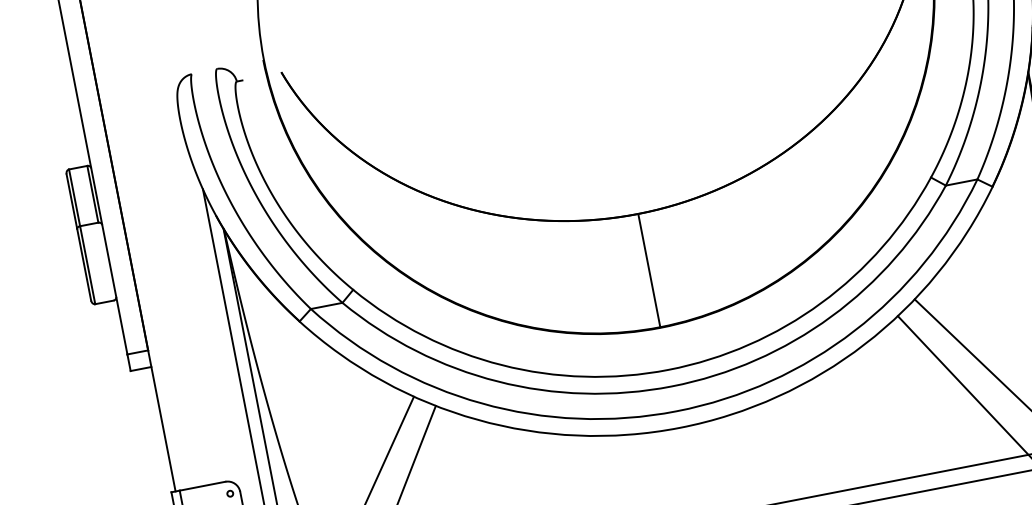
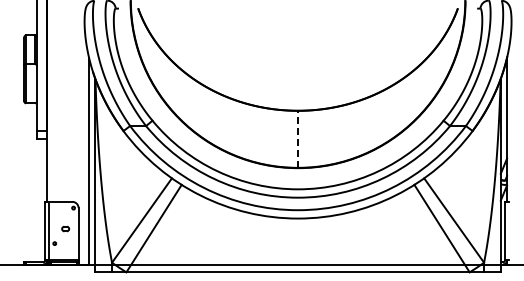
line: (650, 270) -> (298, 139), solid -> dashed

